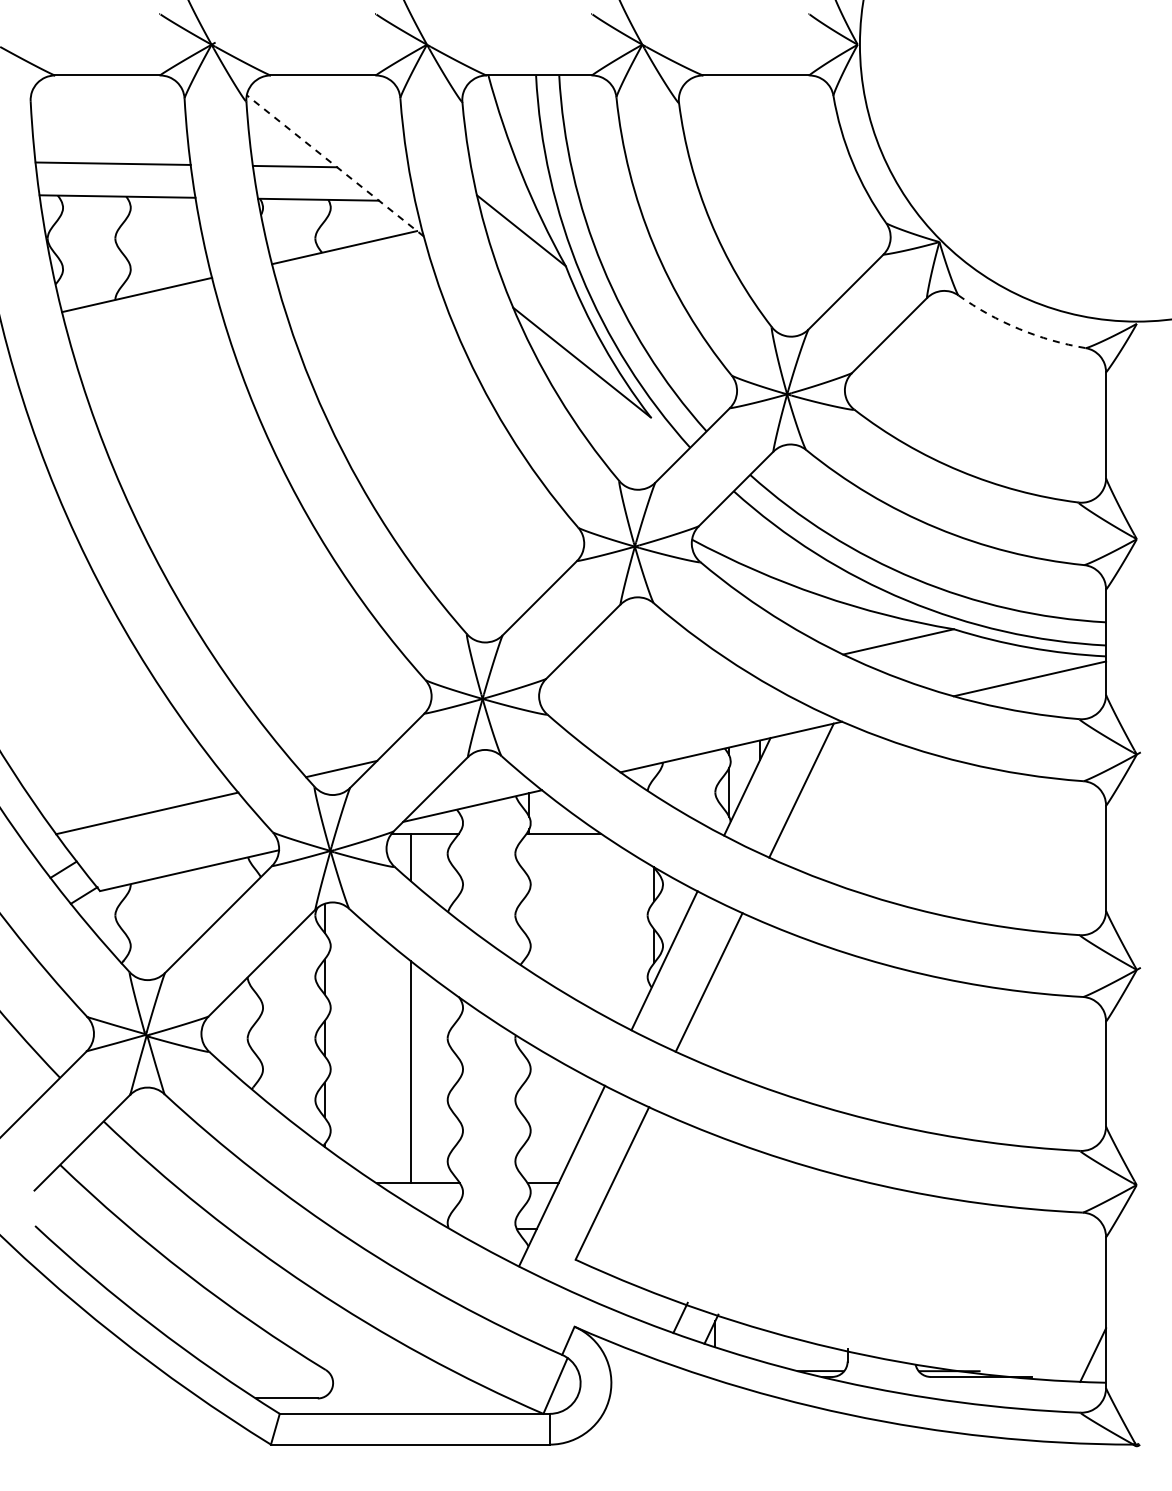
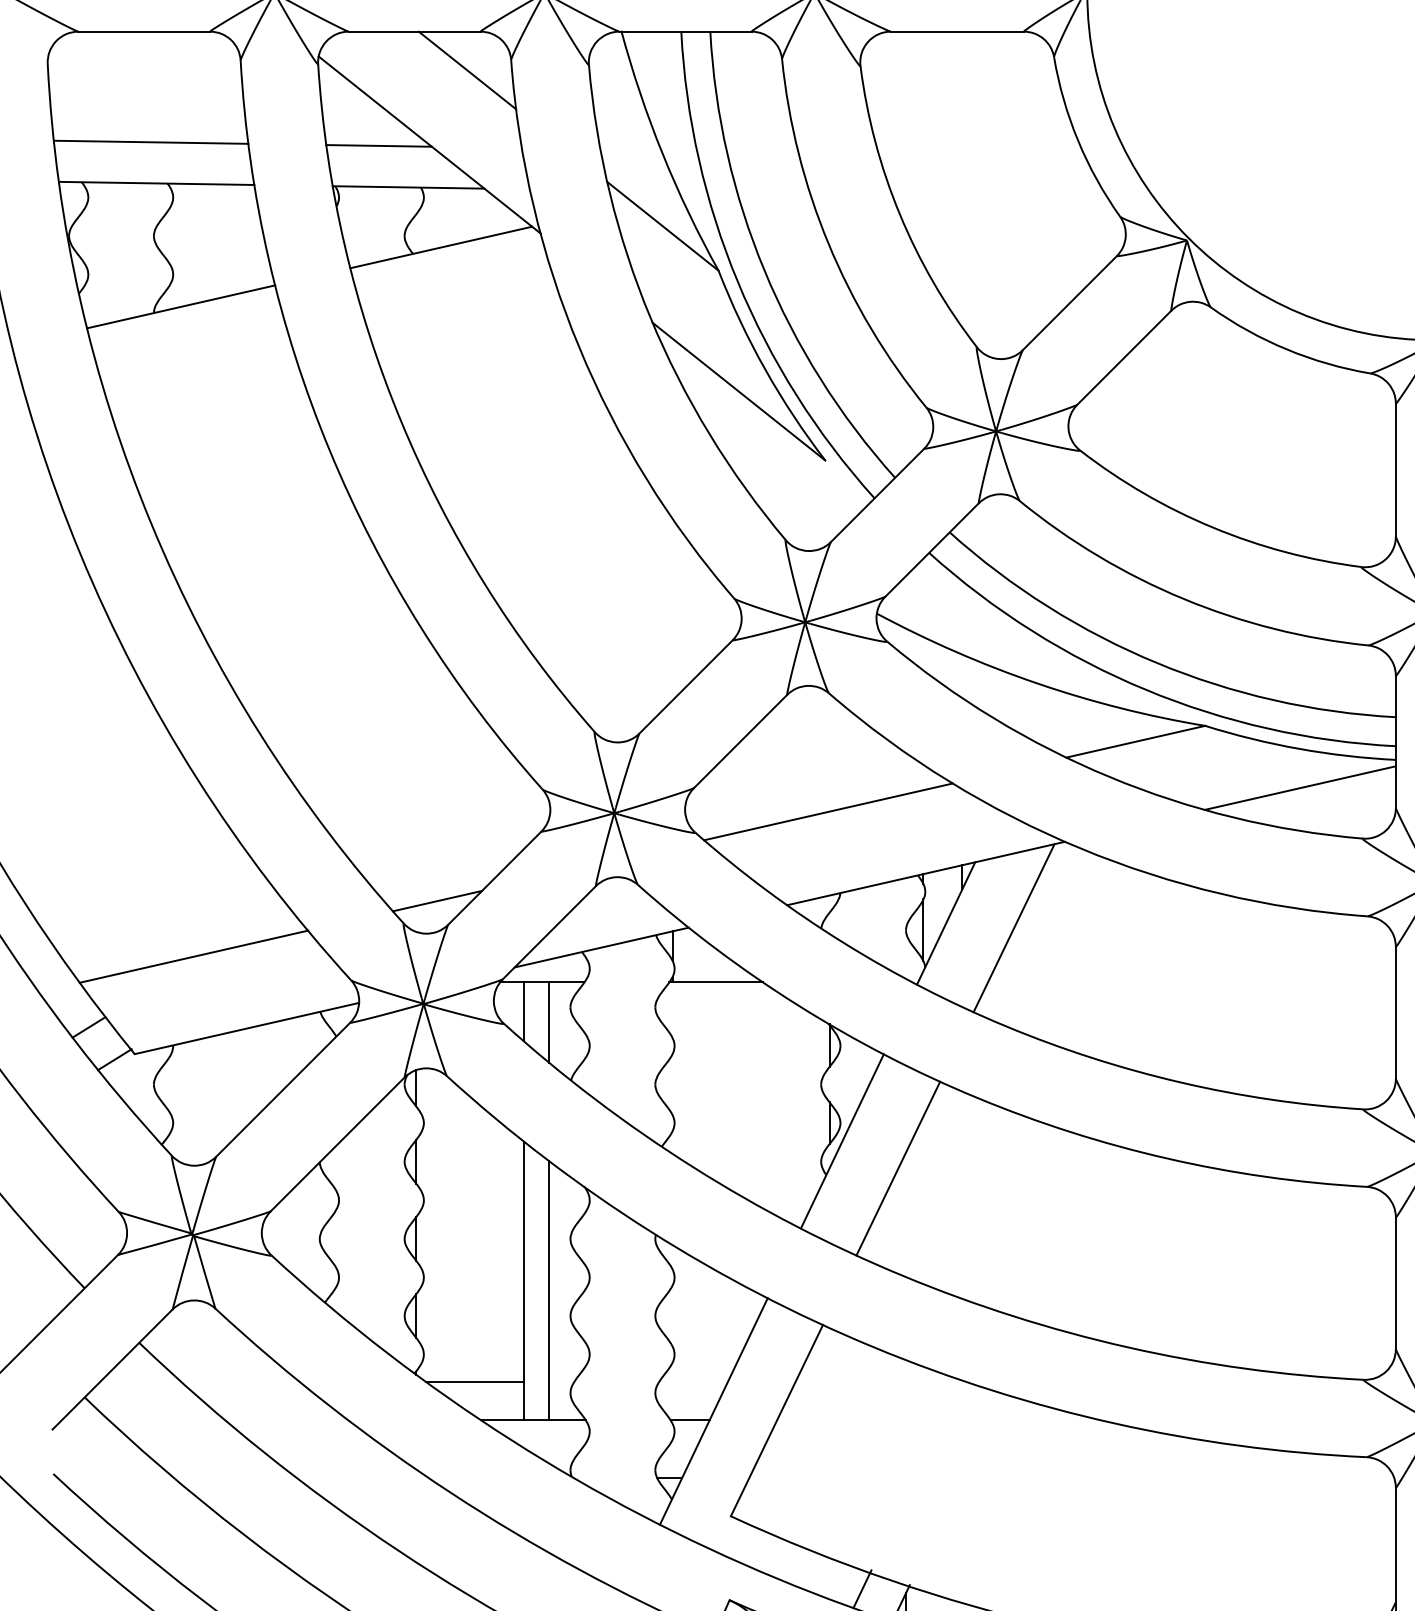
line: (365, 106) -> (467, 70), added
line: (334, 165) -> (428, 144), dashed -> solid
arc: (1019, 328) -> (1287, 348), dashed -> solid
line: (653, 697) -> (828, 811), added
line: (430, 865) -> (548, 1022), added
line: (430, 1079) -> (548, 1290), added
line: (371, 1152) -> (474, 1381), added

